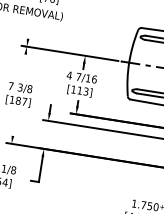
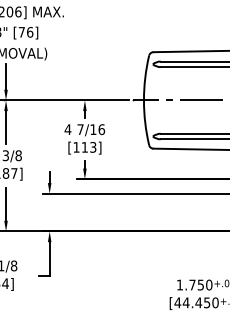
line: (30, 28) -> (6, 76), added
line: (24, 66) -> (6, 127), added
line: (15, 123) -> (6, 203), added

